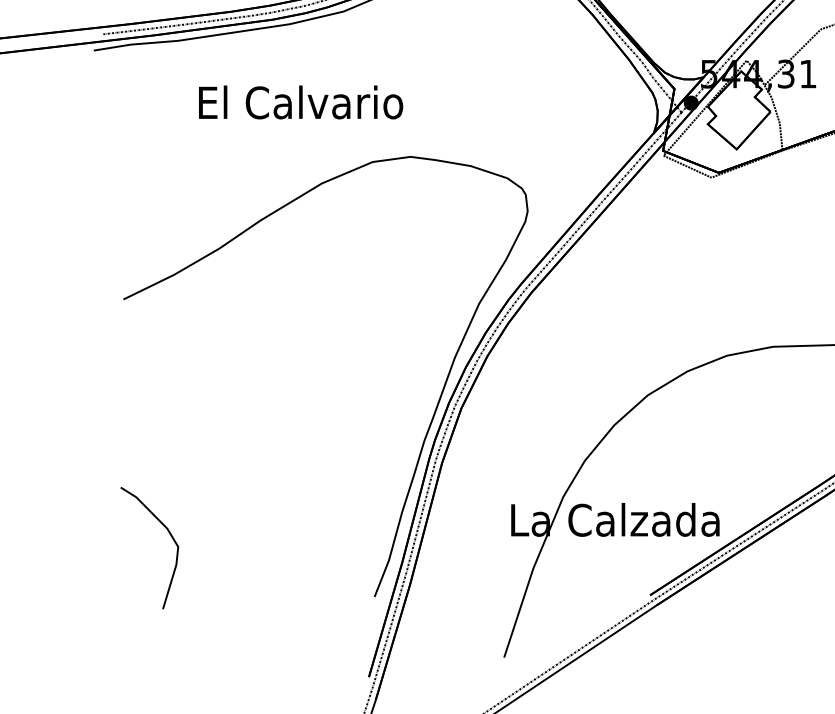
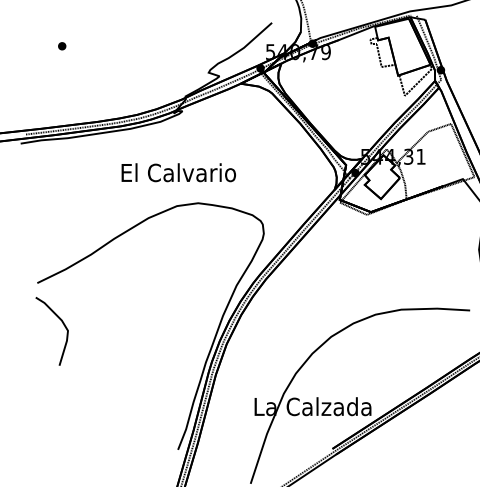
text: (300, 102) -> (178, 172), moved
part: (170, 537) -> (63, 325), moved

